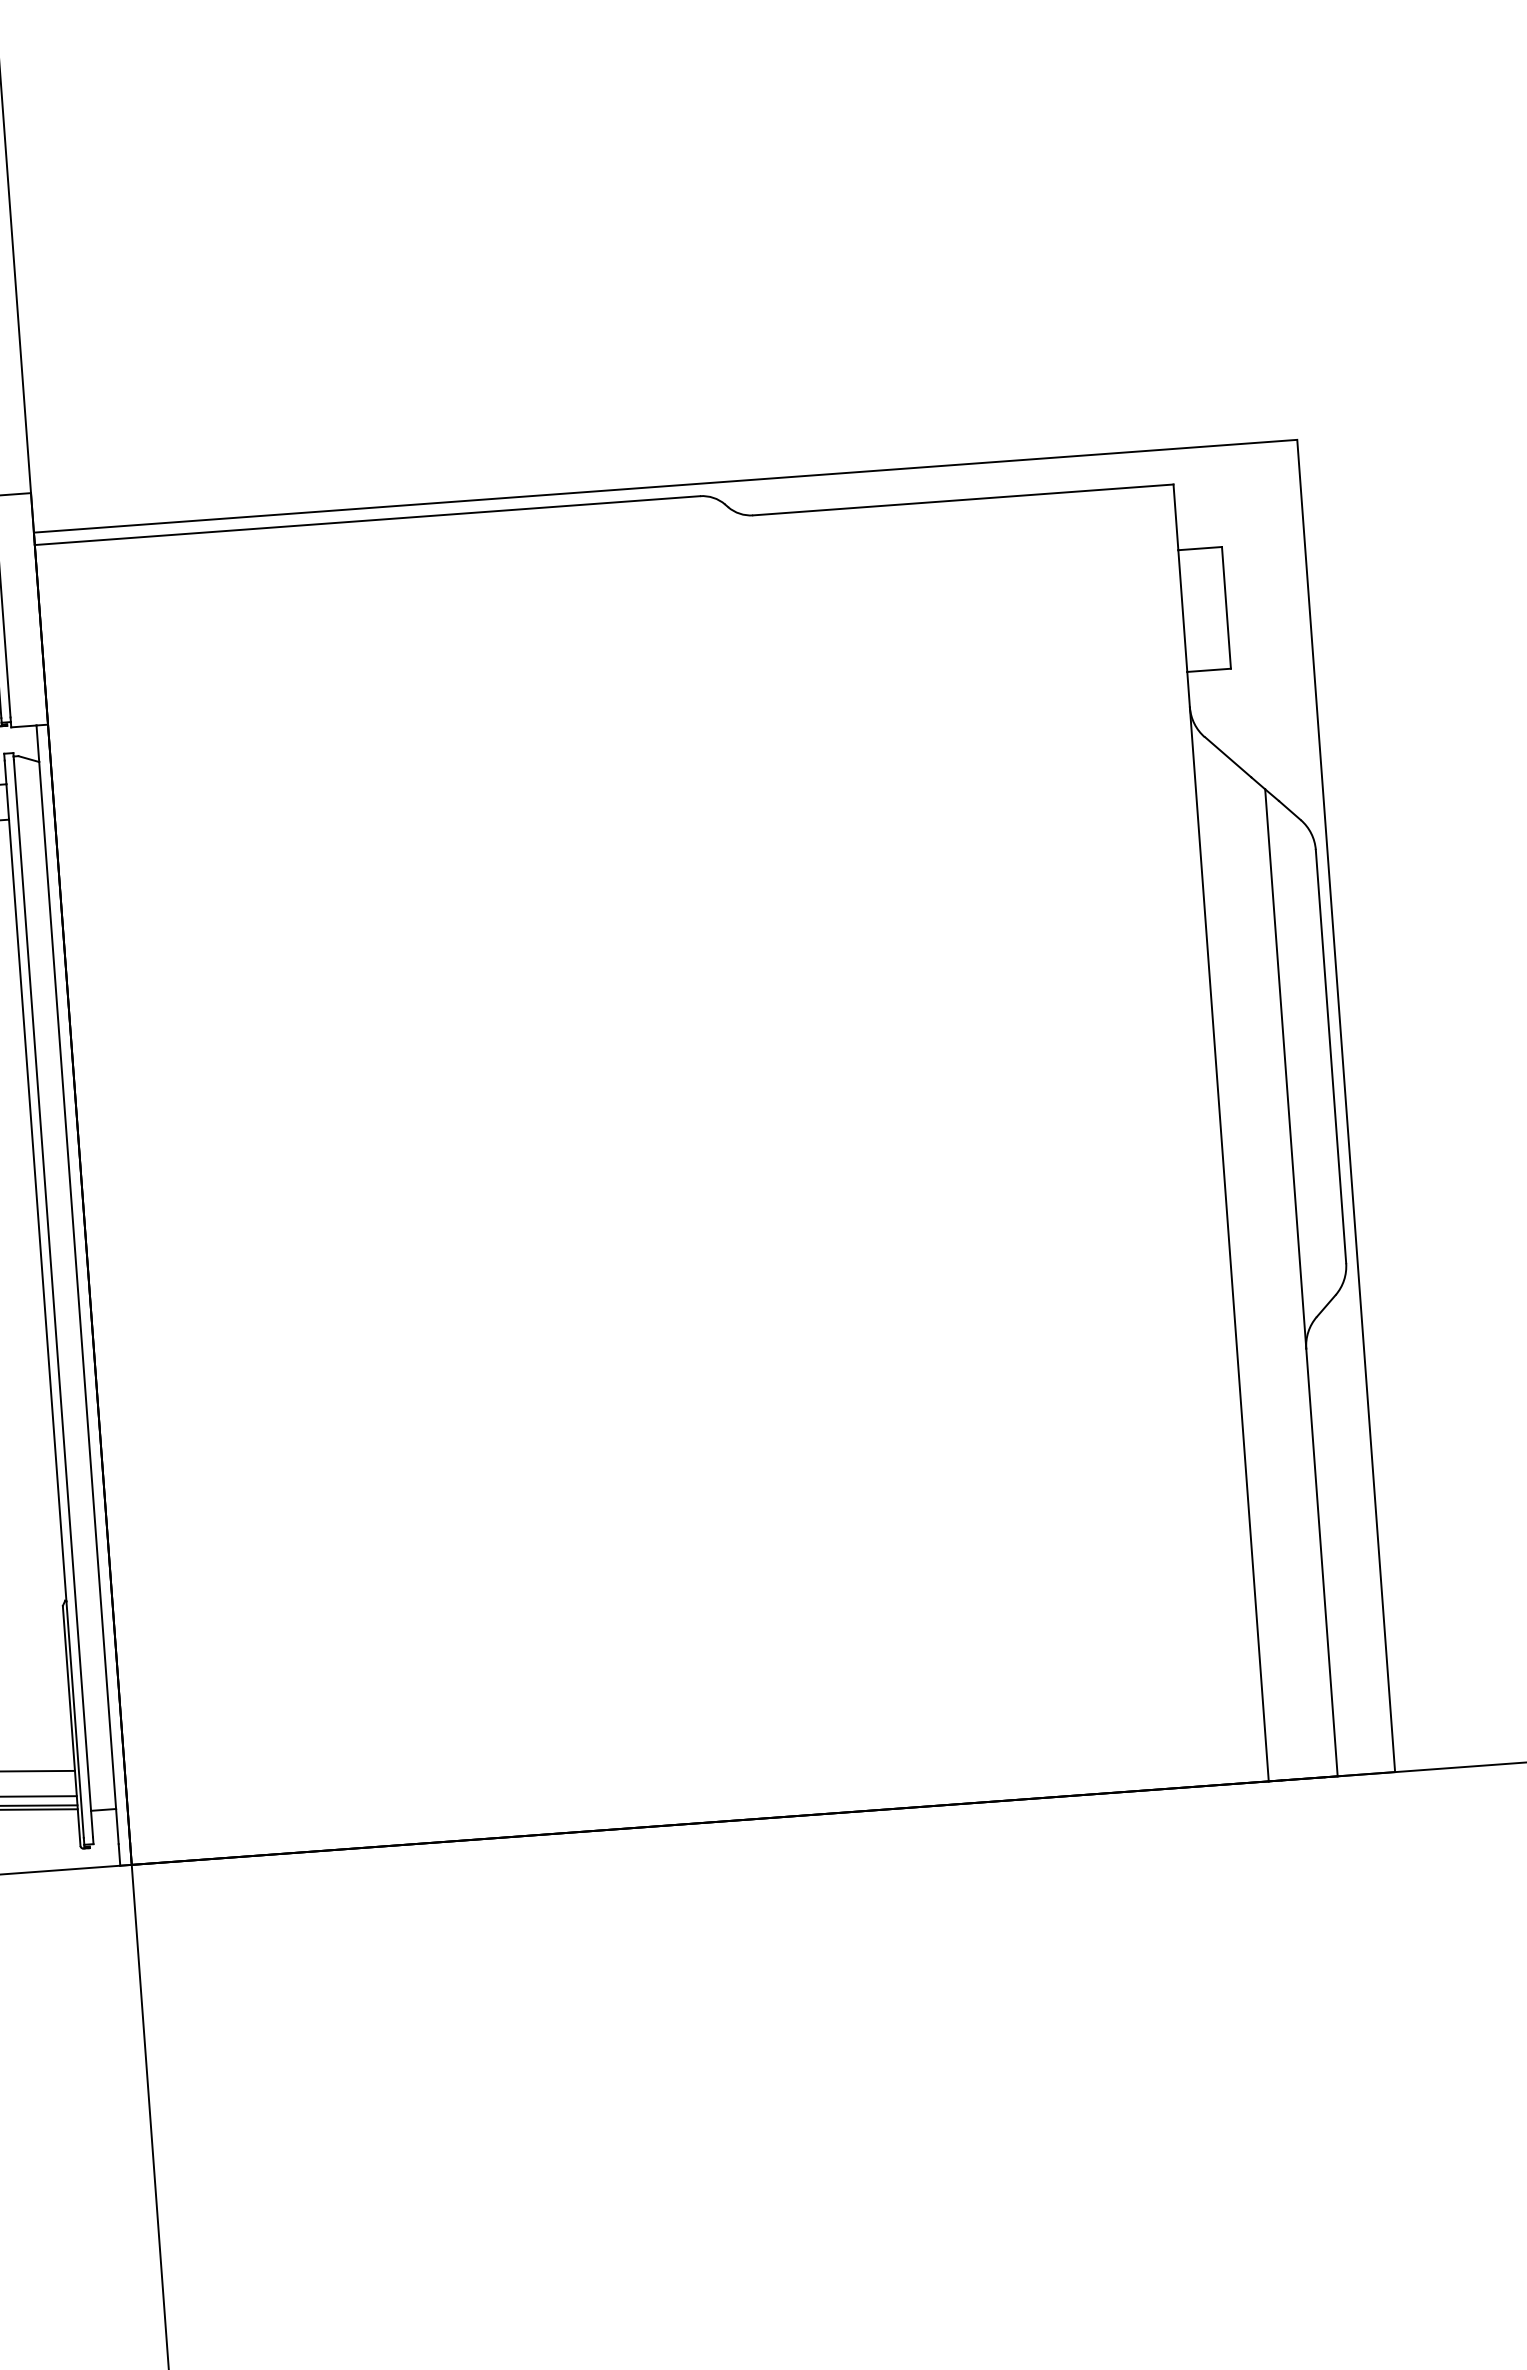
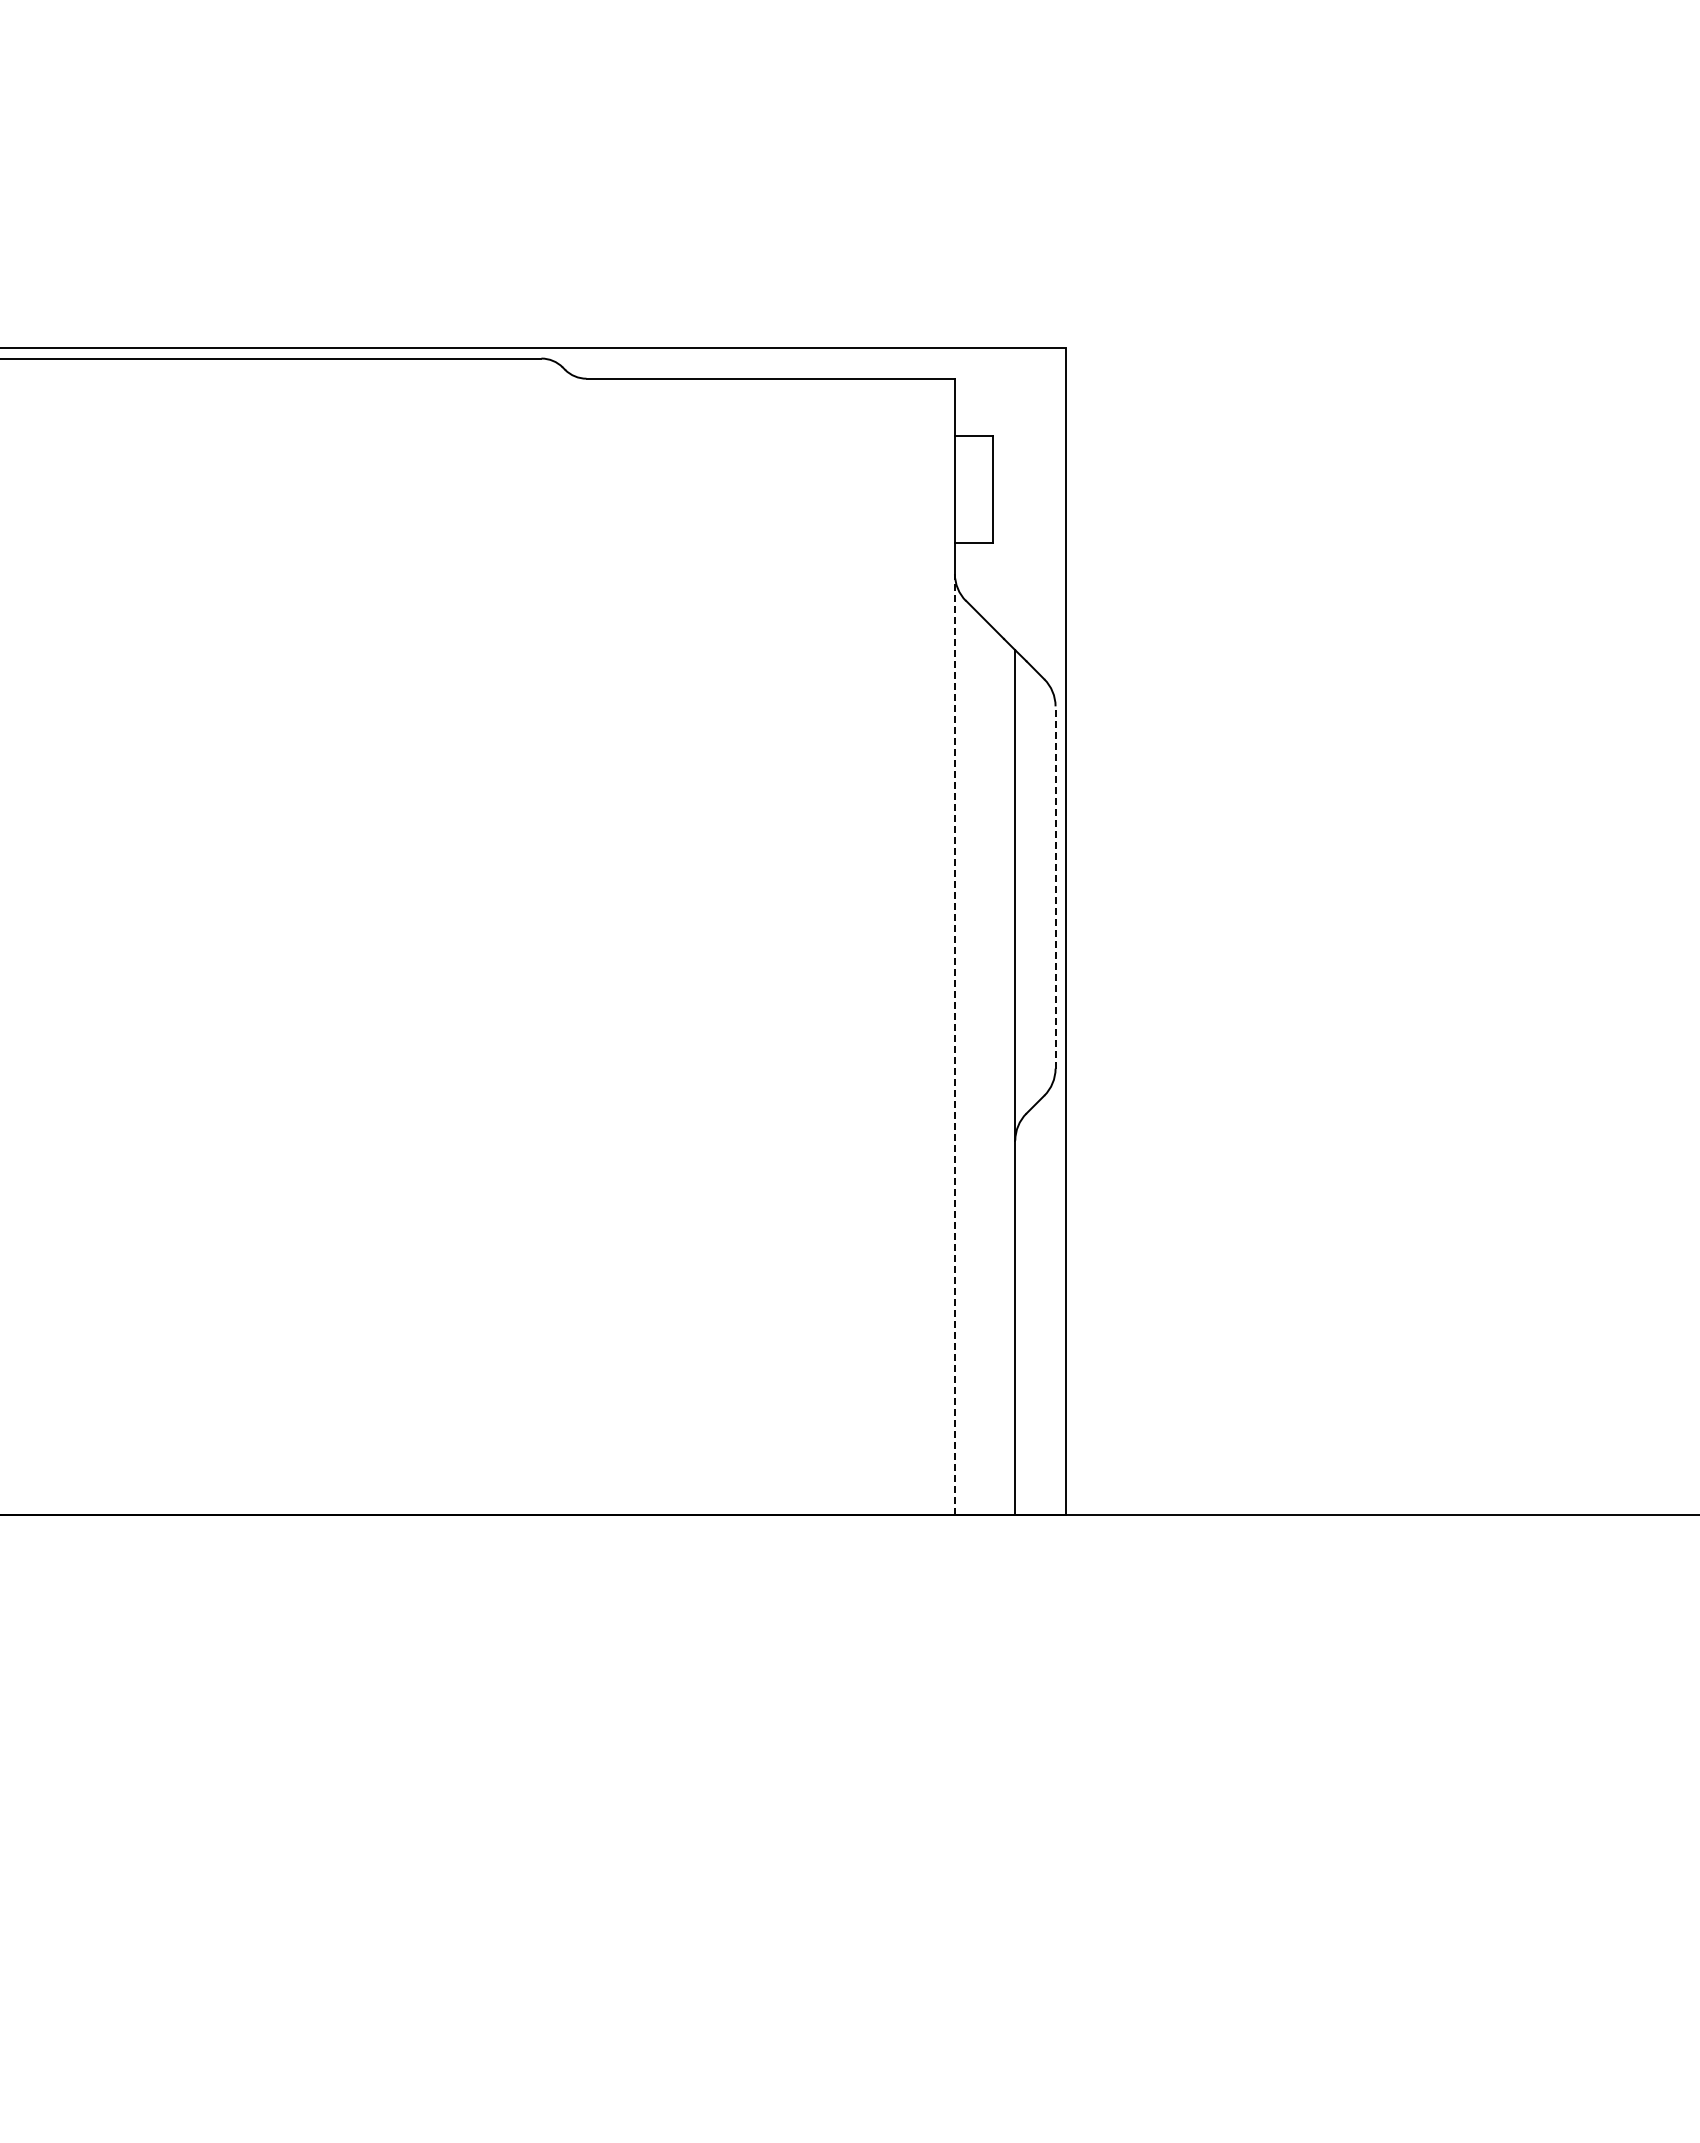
line: (1330, 1055) -> (1055, 886), solid -> dashed
line: (1228, 1244) -> (954, 1044), solid -> dashed

